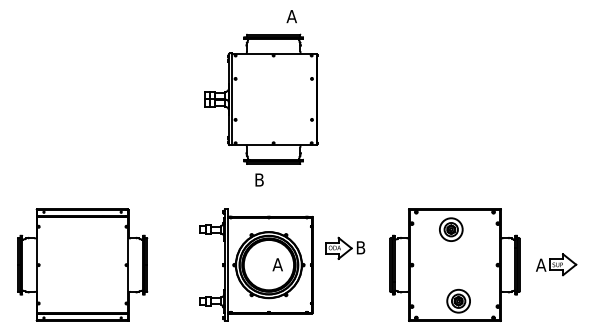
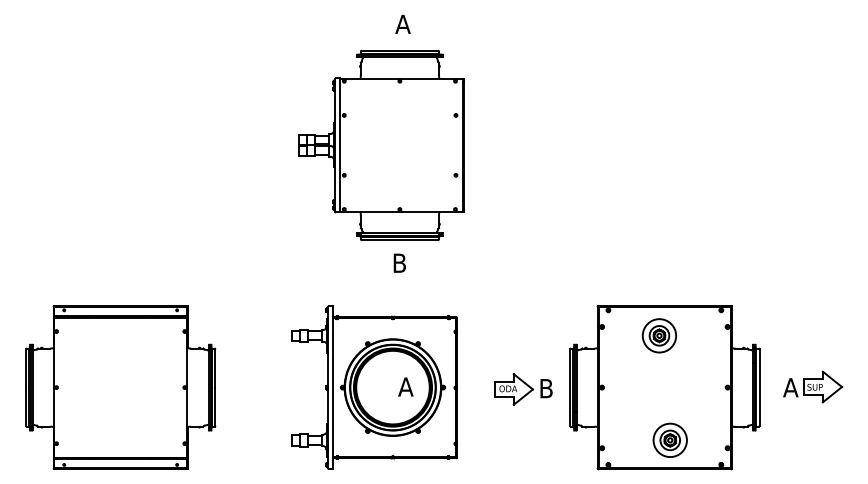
text: (291, 16) -> (402, 24), moved
text: (259, 179) -> (399, 262), moved
part: (345, 247) -> (523, 388), moved

